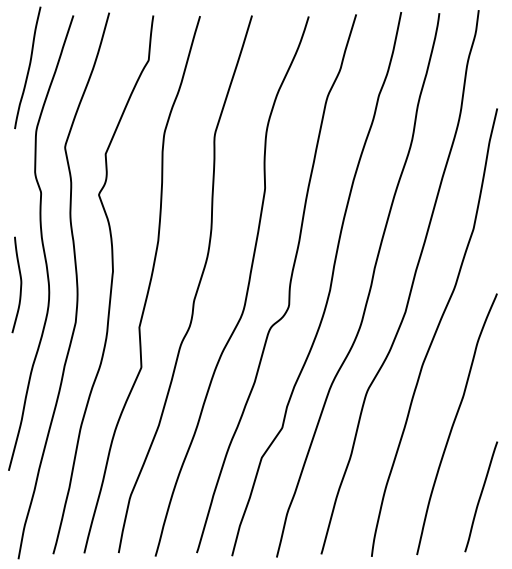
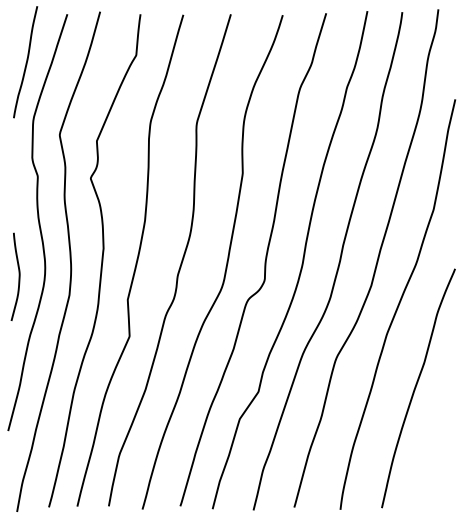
curve: (20, 284) -> (18, 276), moved
curve: (481, 496) -> (440, 454), removed

